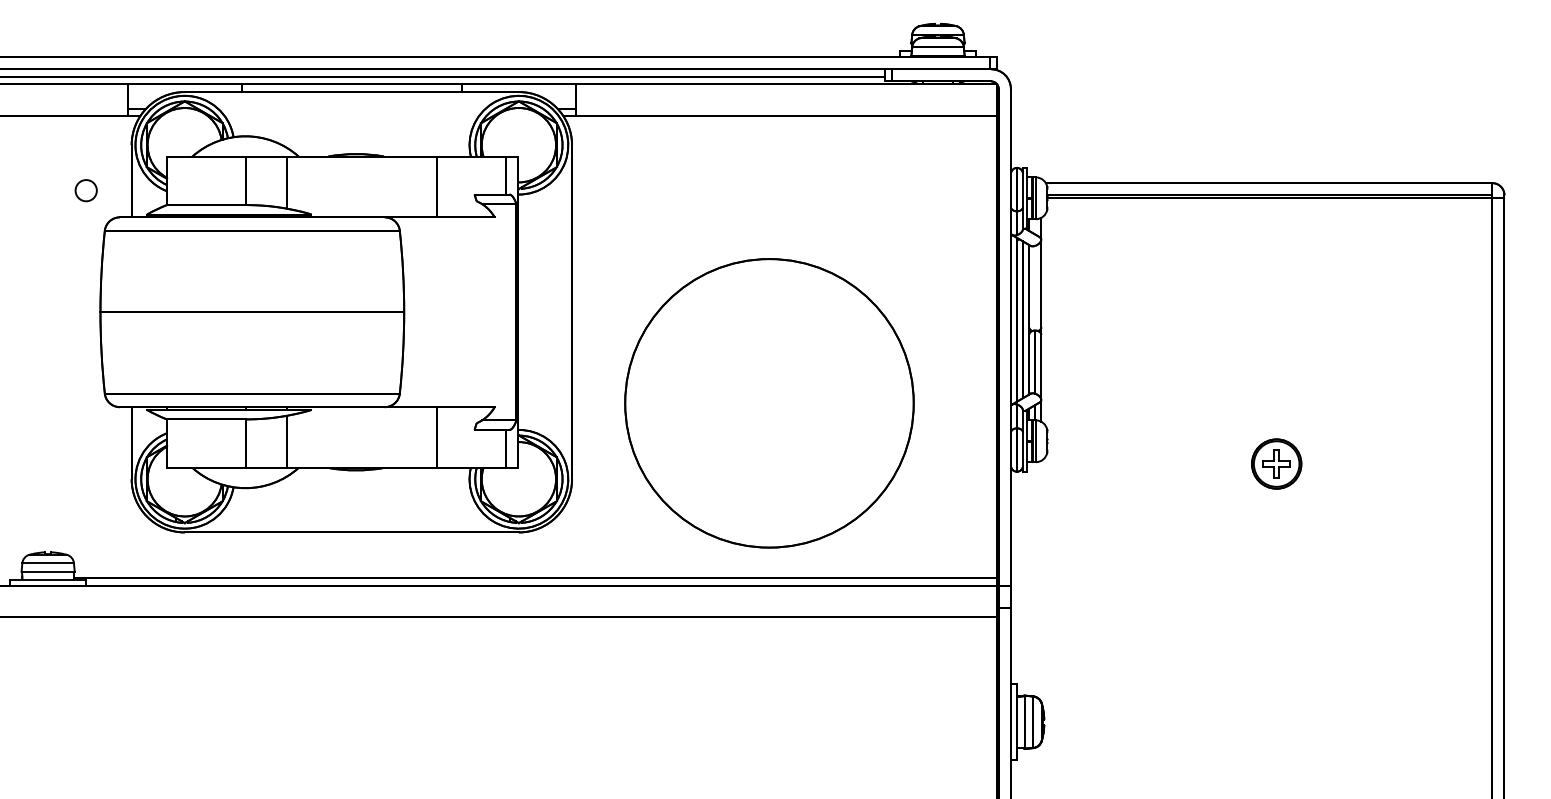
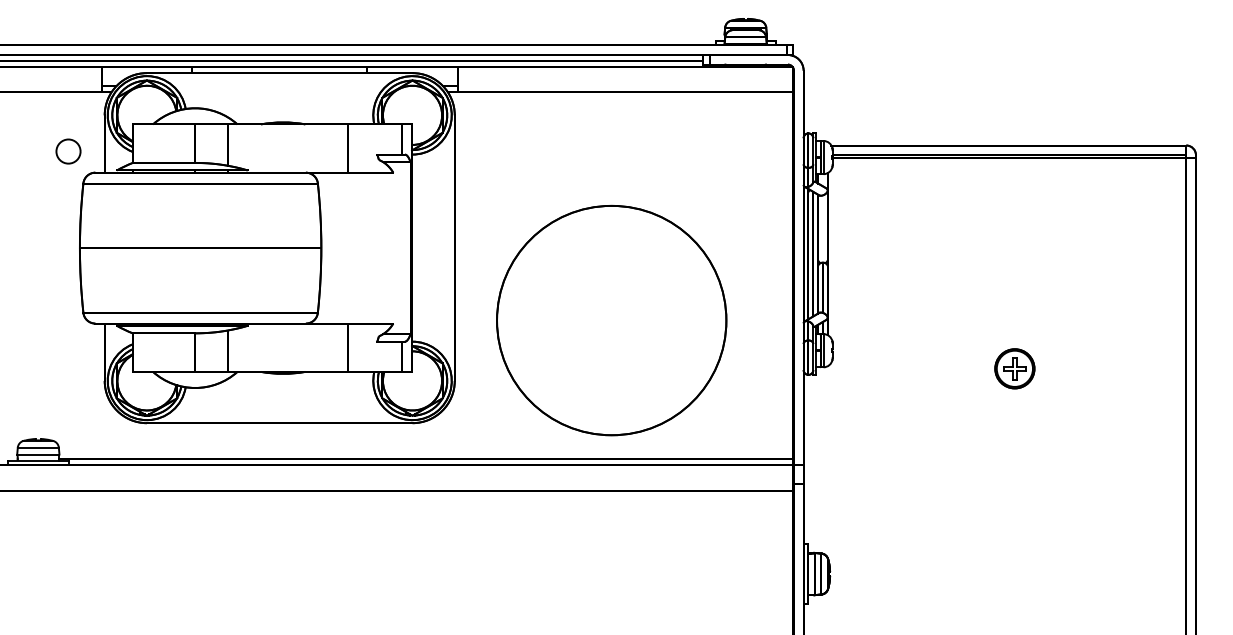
part: (86, 190) -> (68, 151), size x1.43

